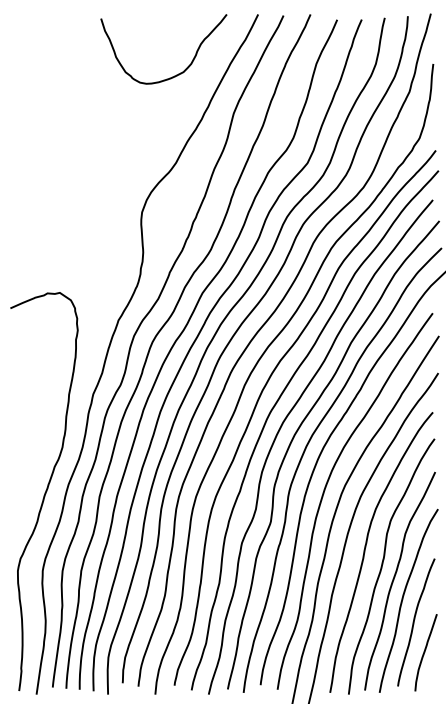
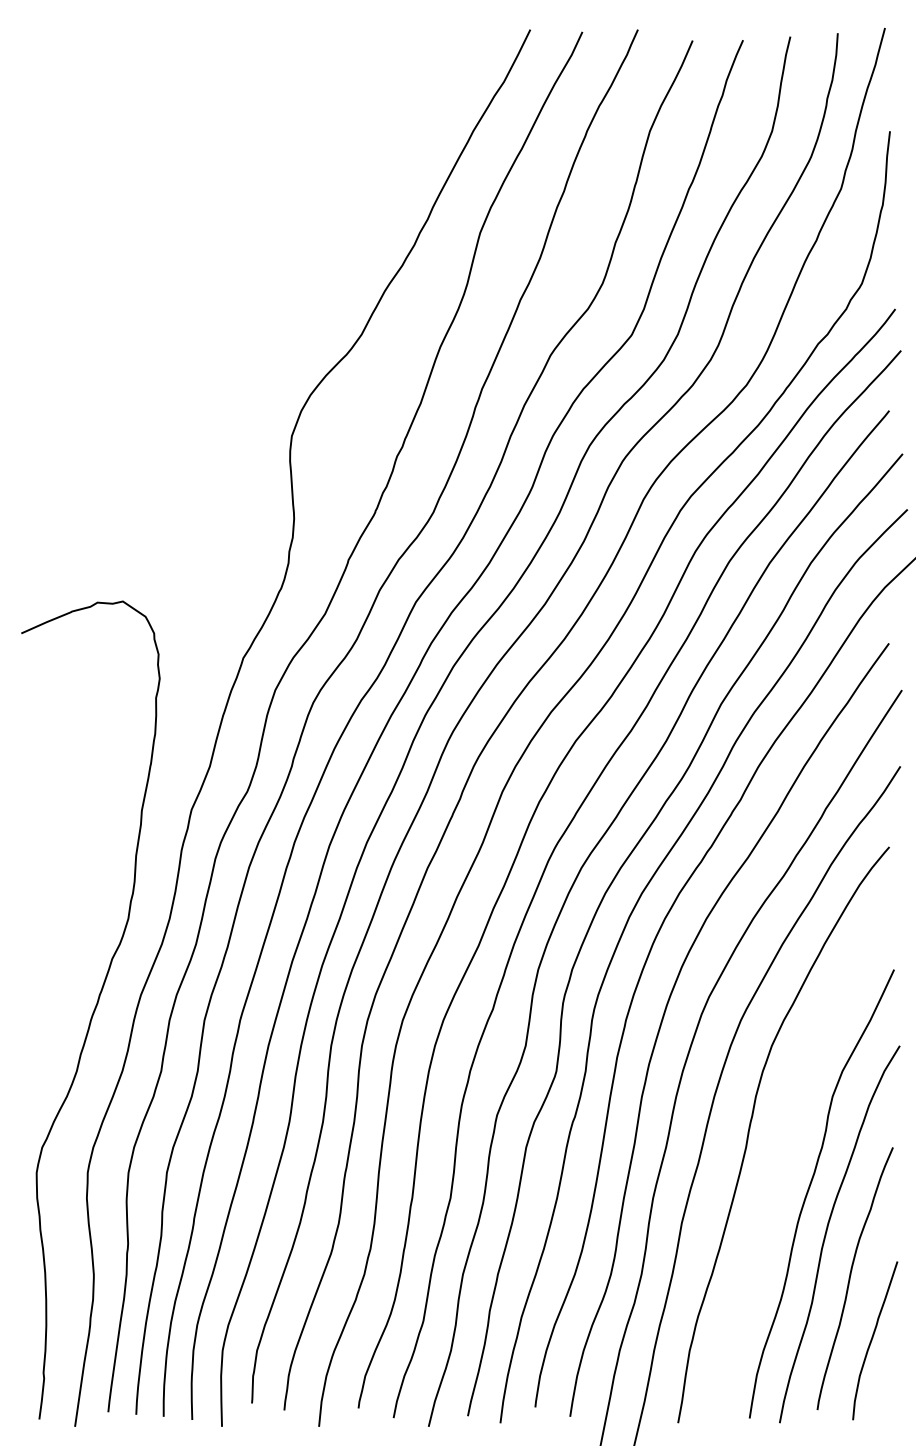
curve: (176, 74) -> (362, 152), removed
curve: (383, 564) -> (787, 1159), removed

